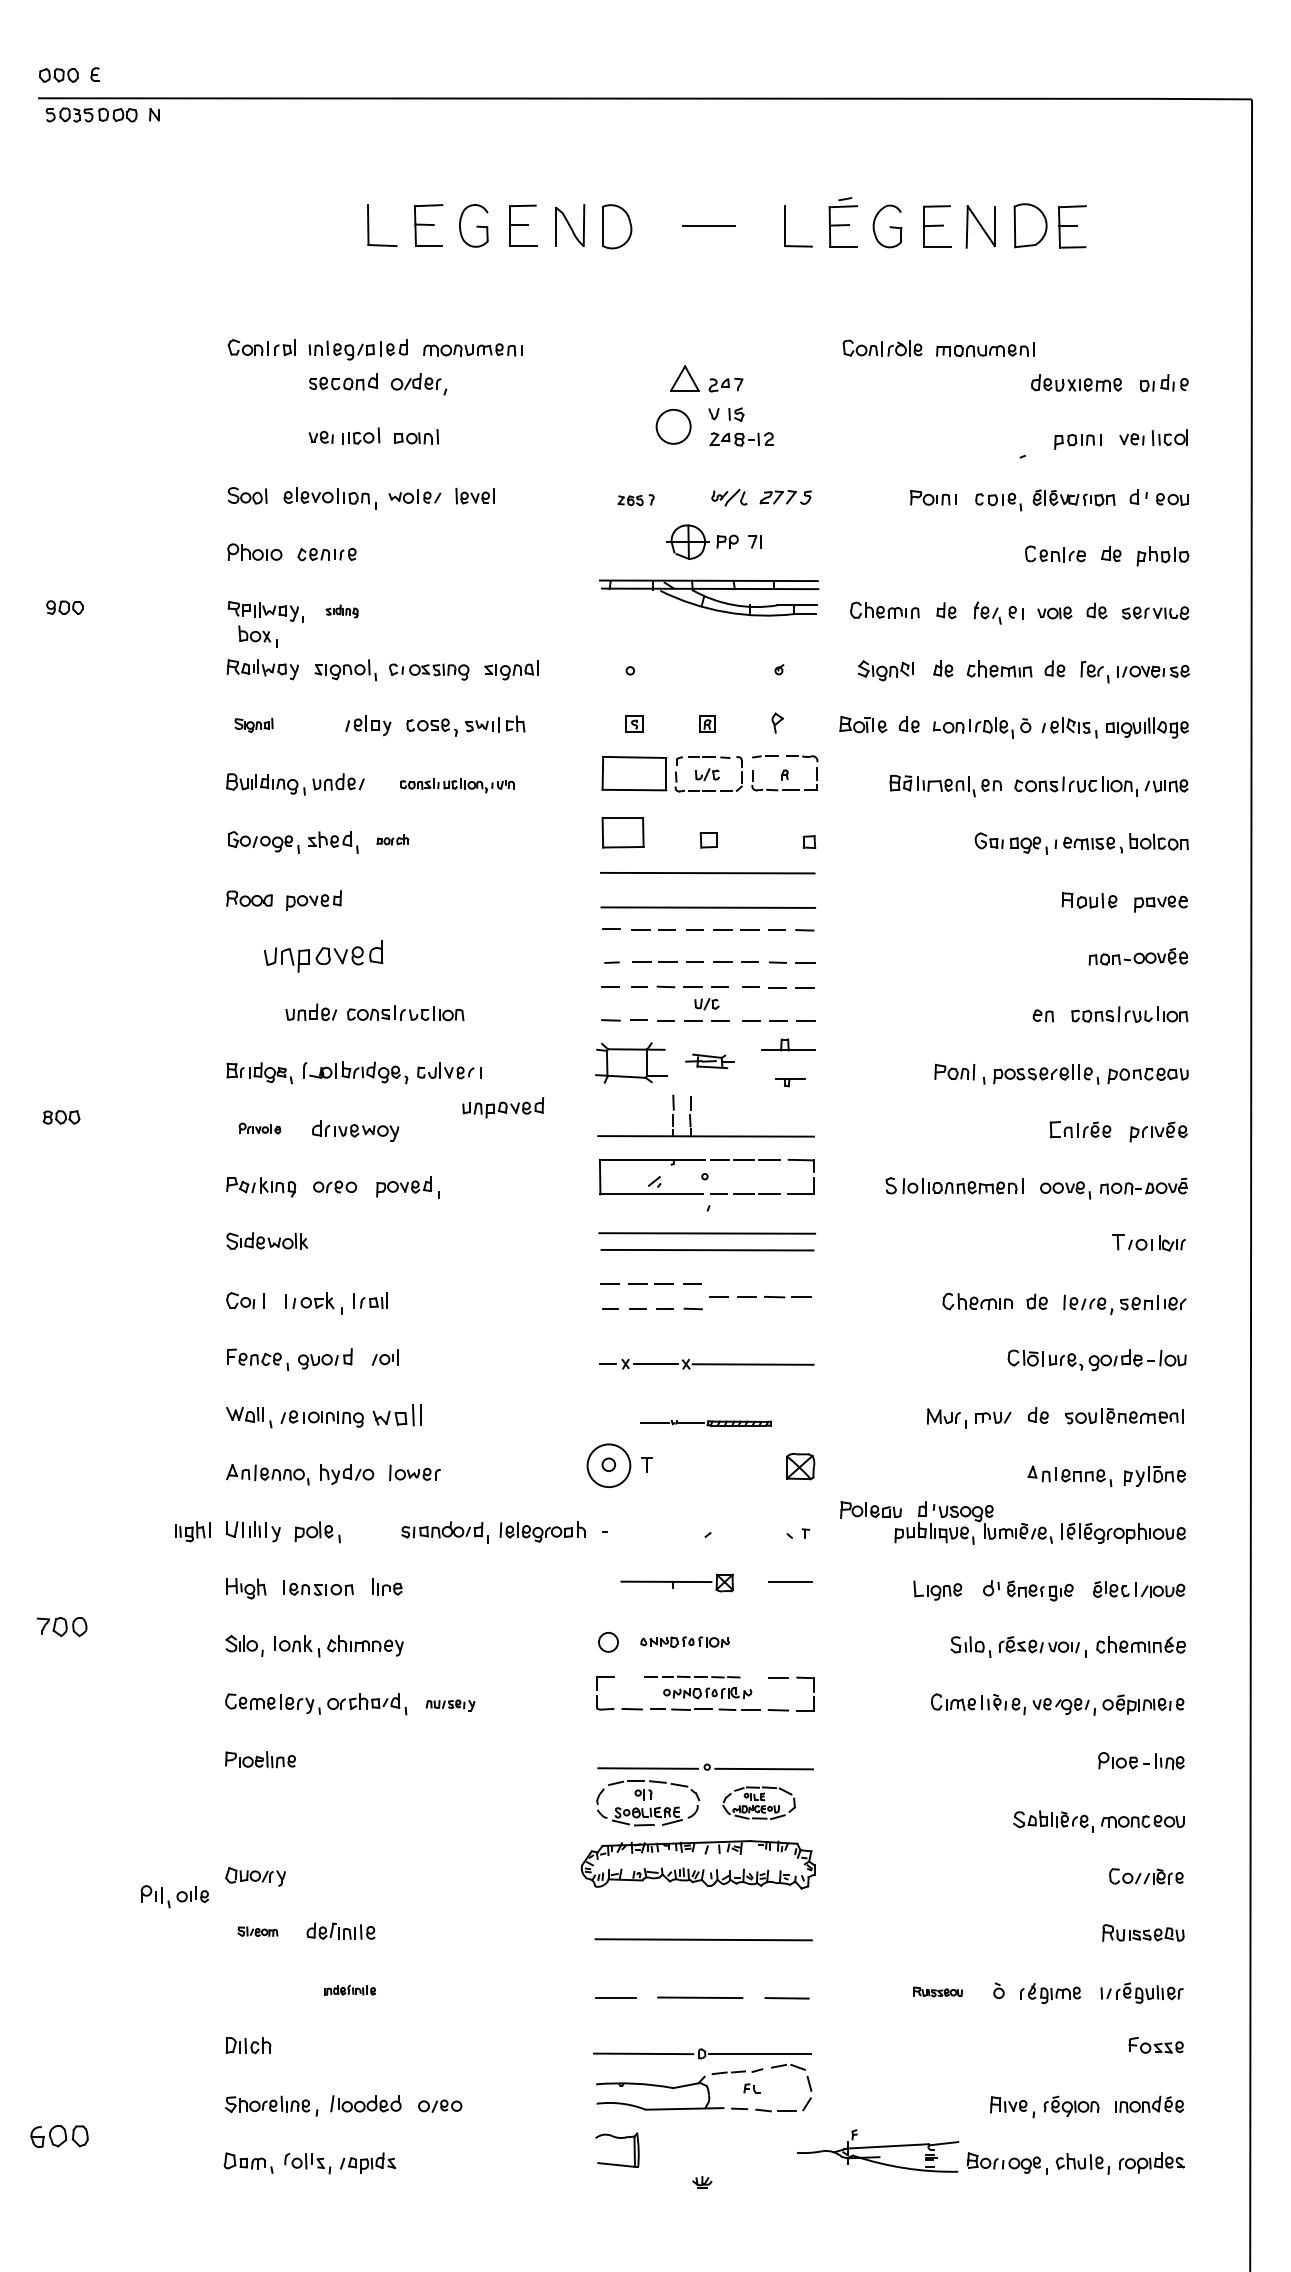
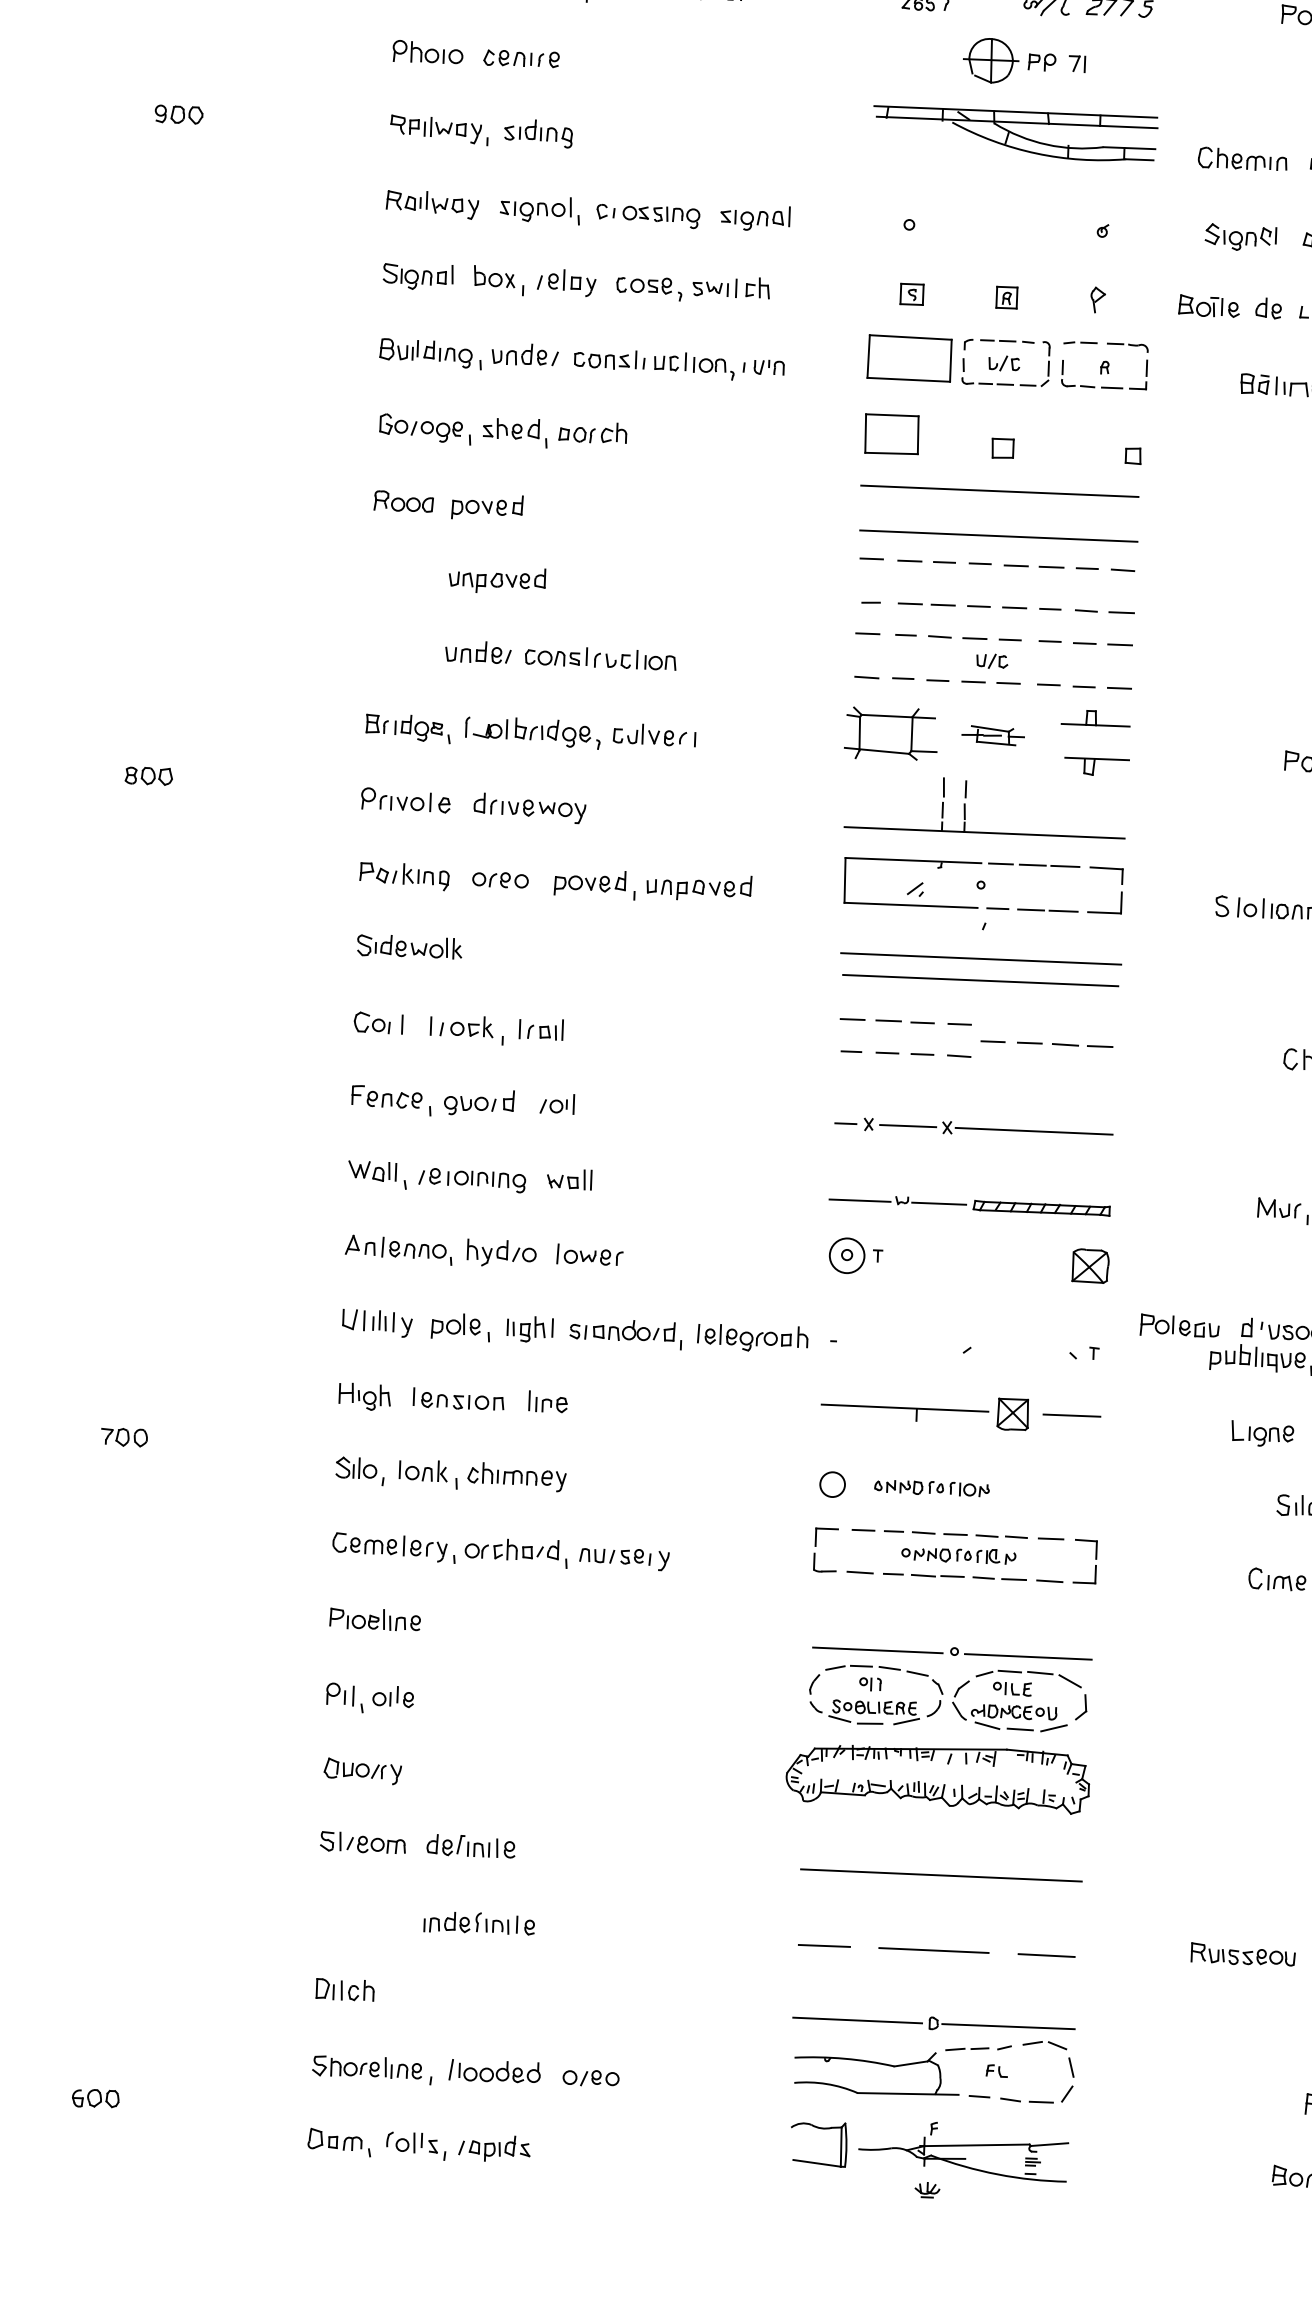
part: (341, 611) -> (537, 133), size x1.67
part: (257, 636) -> (498, 280), moved
part: (253, 725) -> (417, 277), size x1.43
part: (457, 785) -> (679, 365), size x1.43
part: (392, 839) -> (592, 431), size x1.67
part: (323, 956) -> (496, 580), size x0.62
part: (790, 1082) -> (1096, 767), size x1.67
part: (503, 1107) -> (699, 887), moved
part: (259, 1128) -> (405, 800), size x1.67
part: (396, 1415) -> (568, 1179), size x0.71
part: (705, 1423) -> (969, 1205), size x1.67
part: (619, 1465) -> (855, 1255), size x0.62
part: (192, 1531) -> (529, 1328), moved
part: (676, 1582) -> (923, 1410), size x1.43
part: (62, 1626) -> (124, 1436), size x0.71
part: (692, 1676) -> (939, 1533), size x1.43
part: (450, 1705) -> (624, 1558), size x1.43
part: (758, 1802) -> (1019, 1699), size x1.43
part: (174, 1896) -> (369, 1698), moved
part: (257, 1931) -> (362, 1842), size x1.67
part: (349, 1989) -> (479, 1922), size x1.67
part: (937, 1991) -> (1242, 1954), size x1.67
part: (59, 2136) -> (95, 2098), size x0.62
part: (878, 2150) -> (964, 2150), moved

